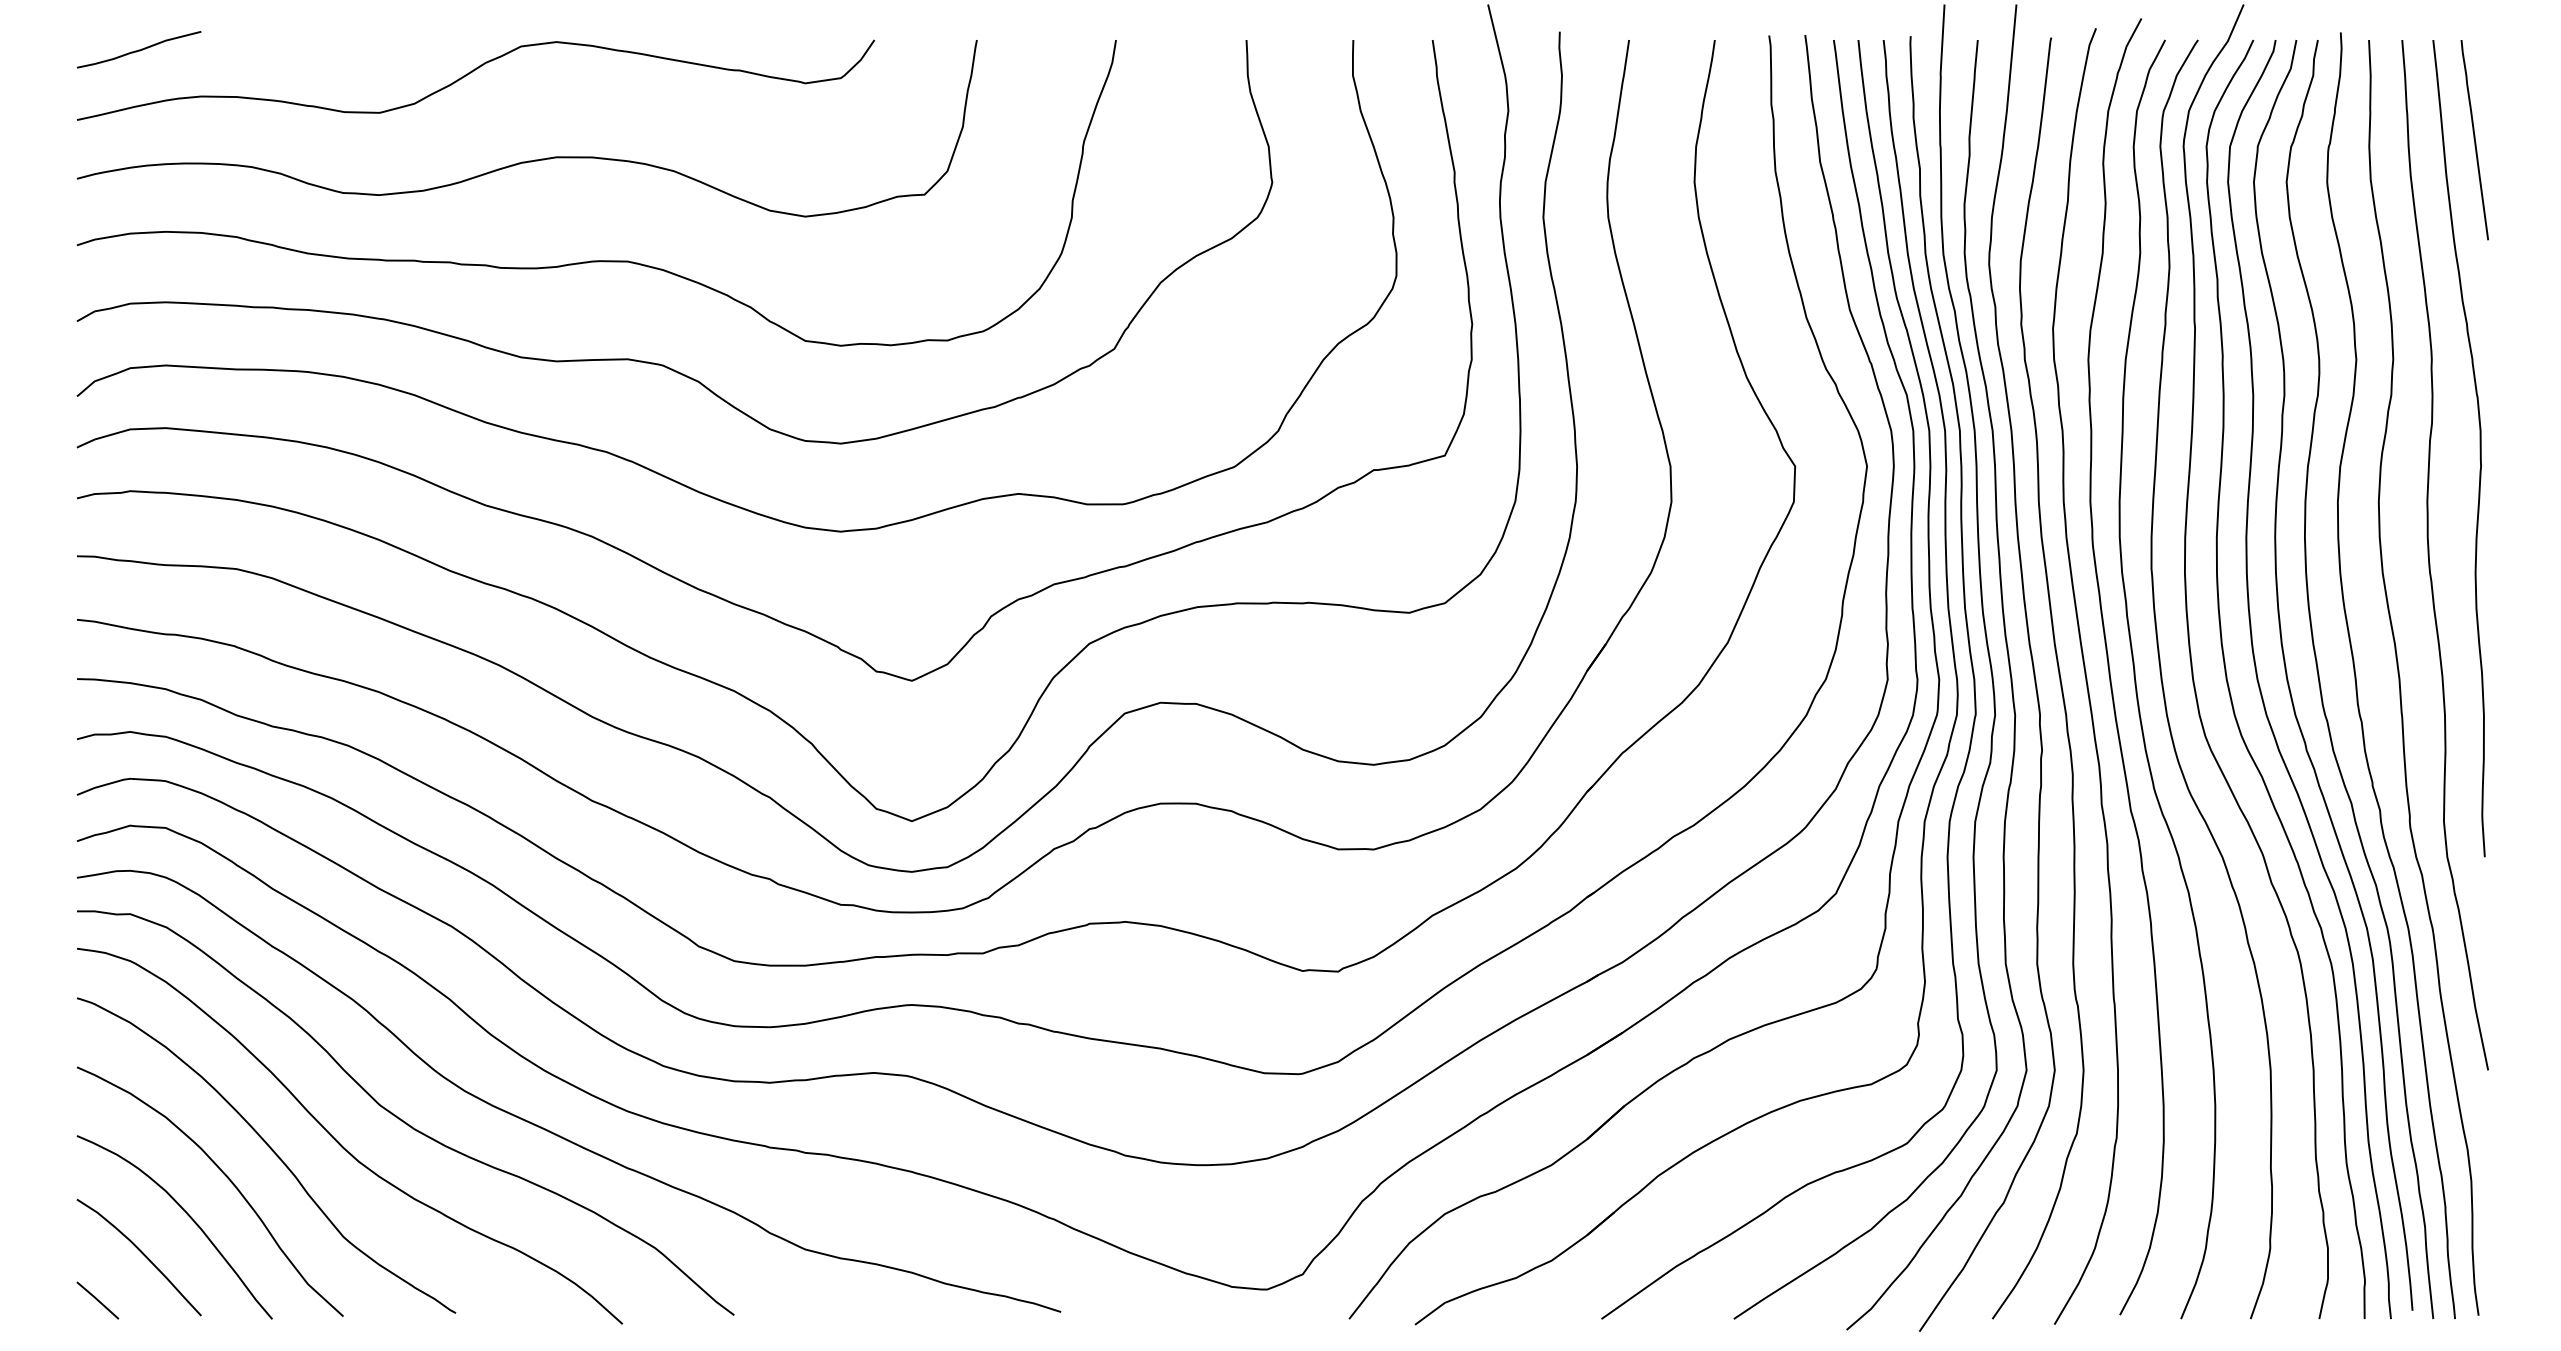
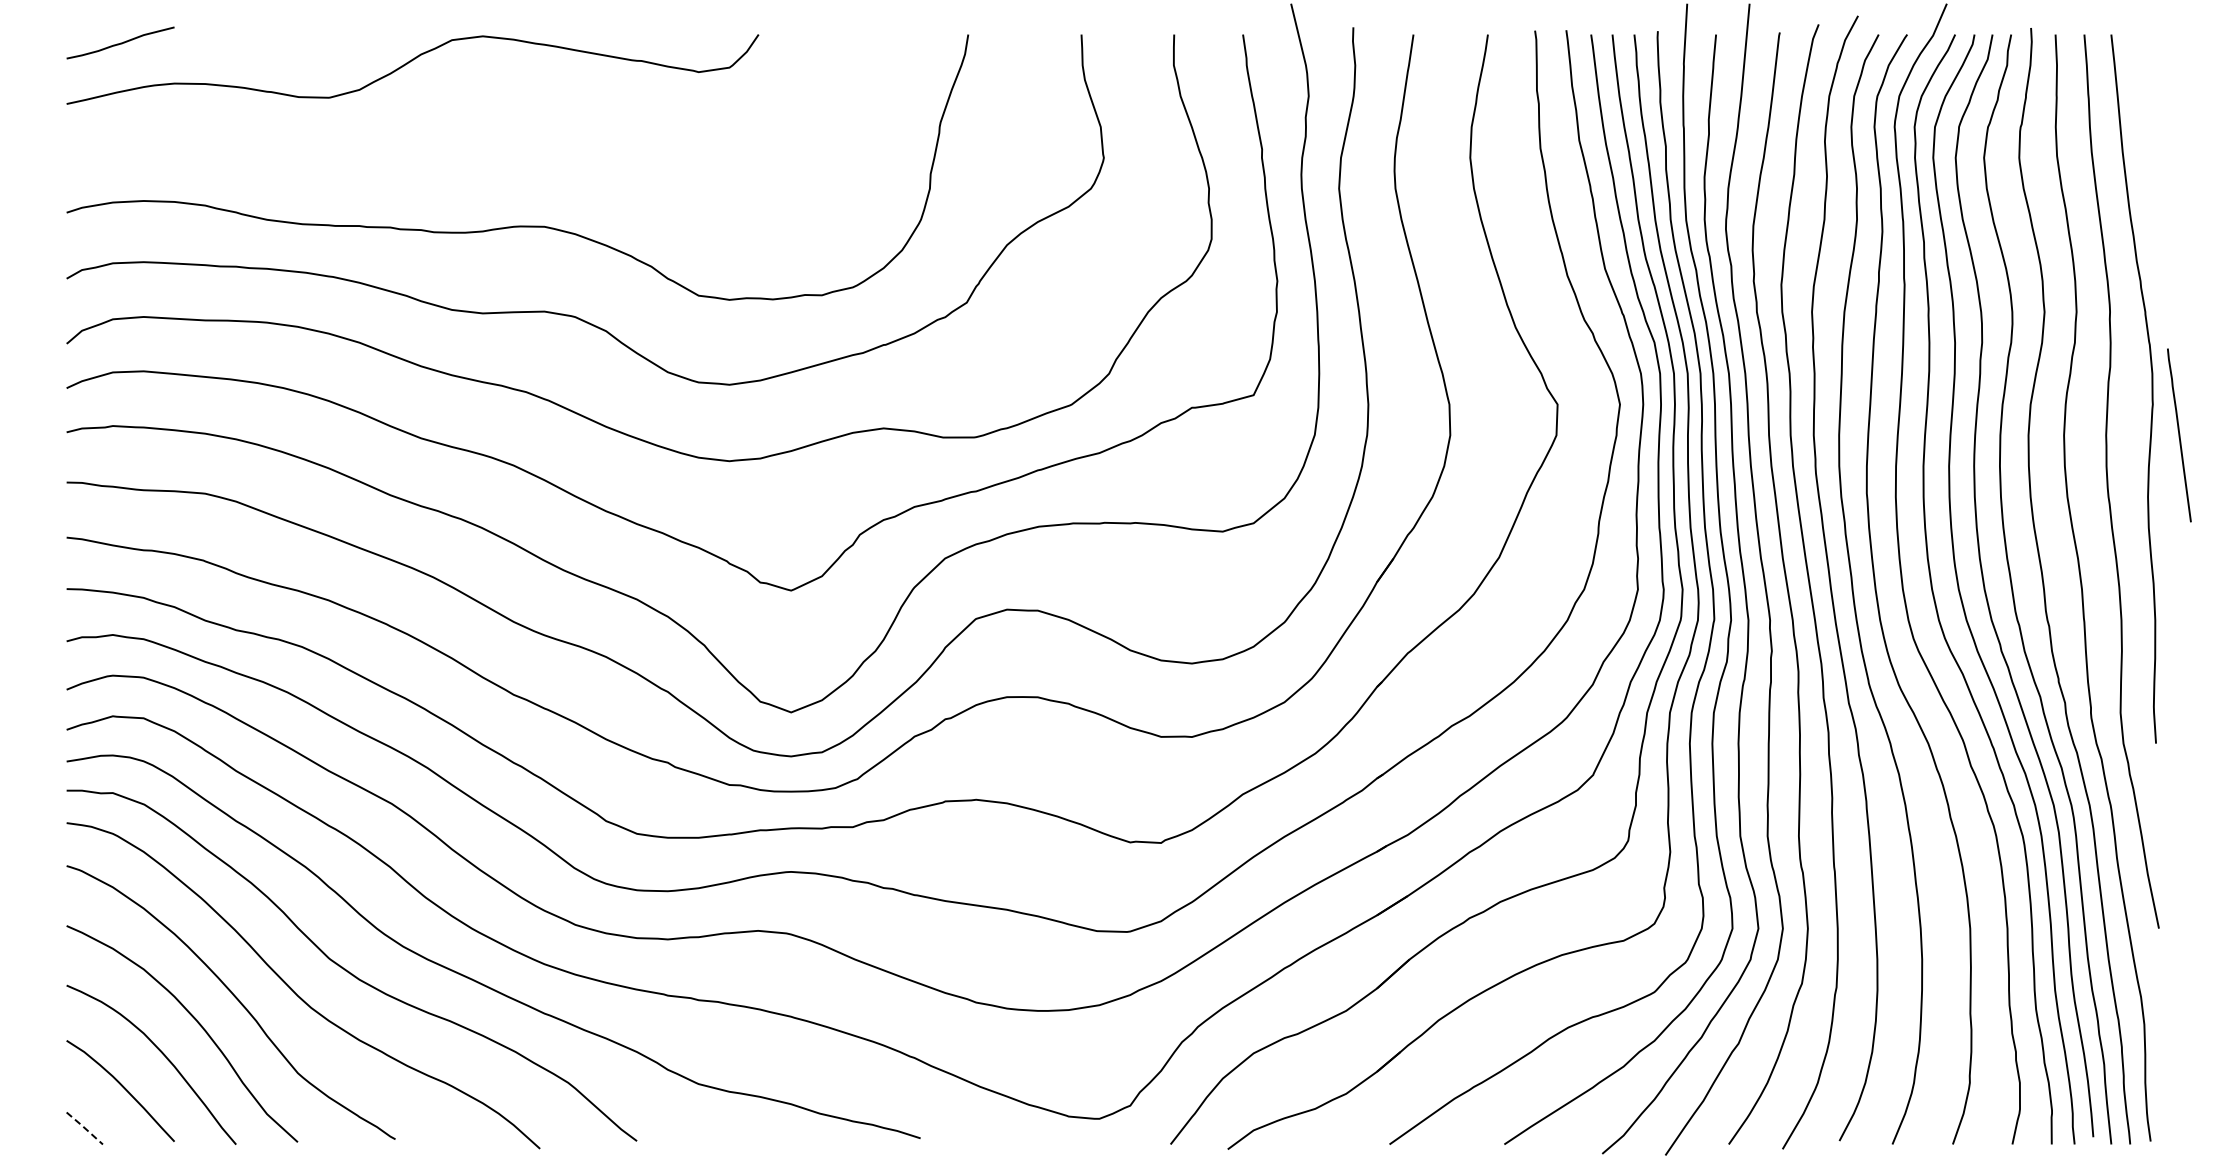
line: (2474, 140) -> (2179, 435), moved
curve: (532, 159) -> (461, 138), removed
line: (97, 1300) -> (84, 1128), solid -> dashed

